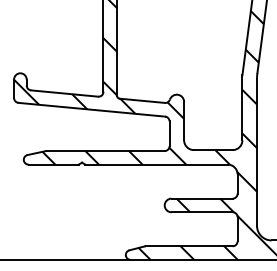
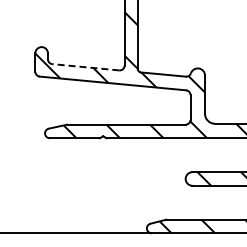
line: (64, 93) -> (85, 67), solid -> dashed

